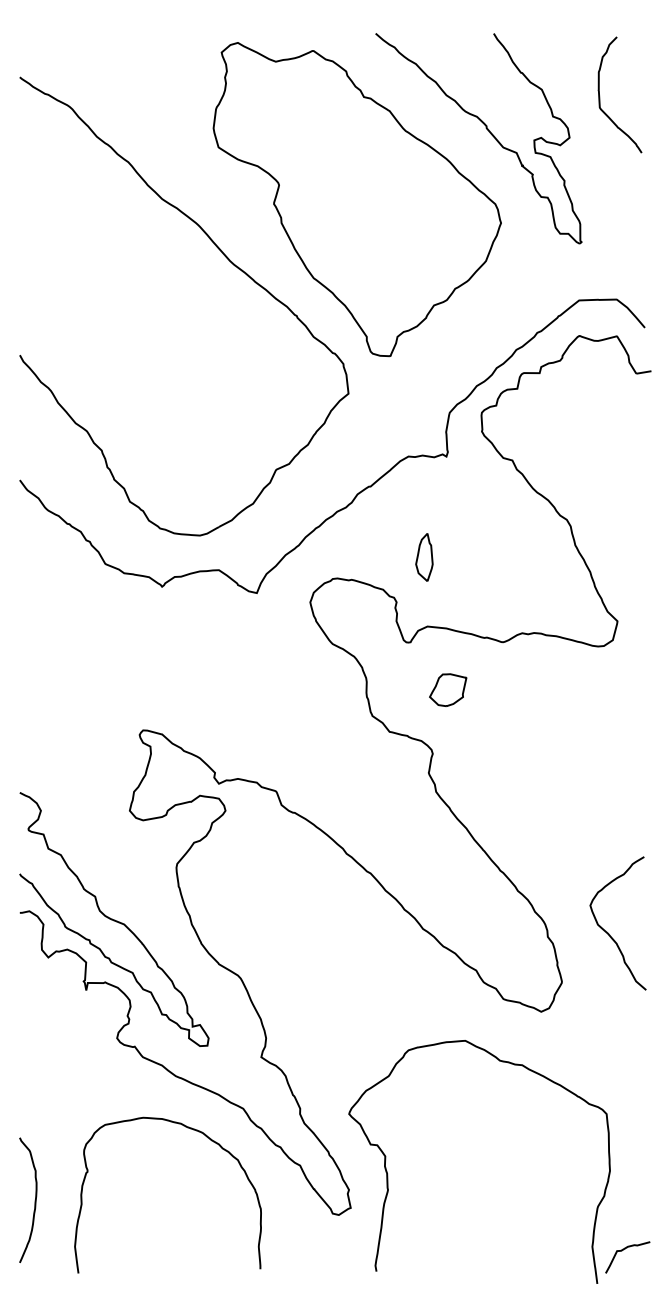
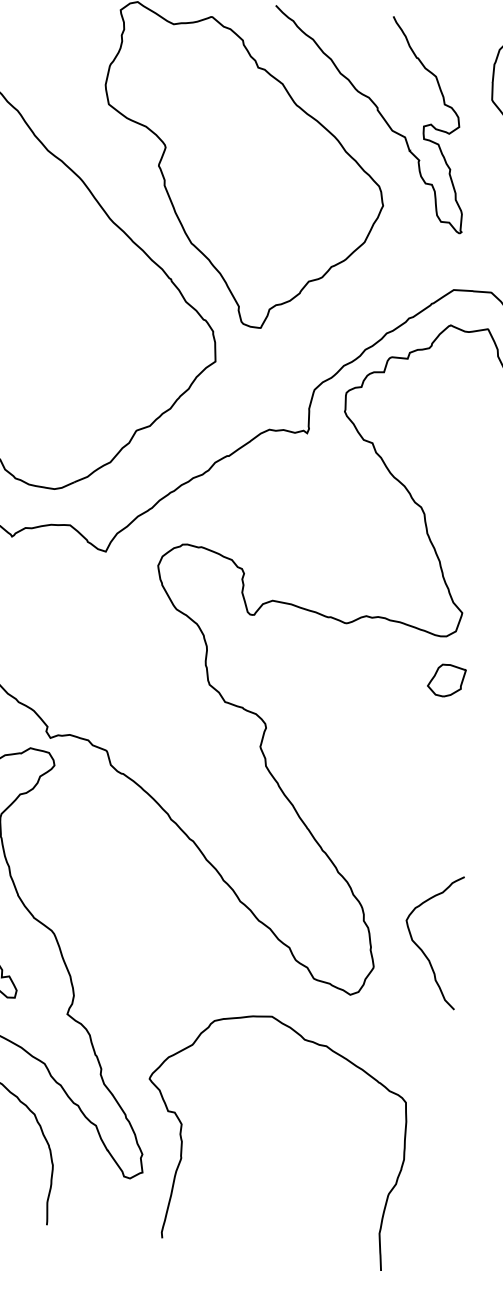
part: (424, 557) -> (276, 531), removed
part: (448, 689) -> (447, 680), moved
curve: (608, 932) -> (422, 948), moved
curve: (622, 1251) -> (409, 1241), removed

